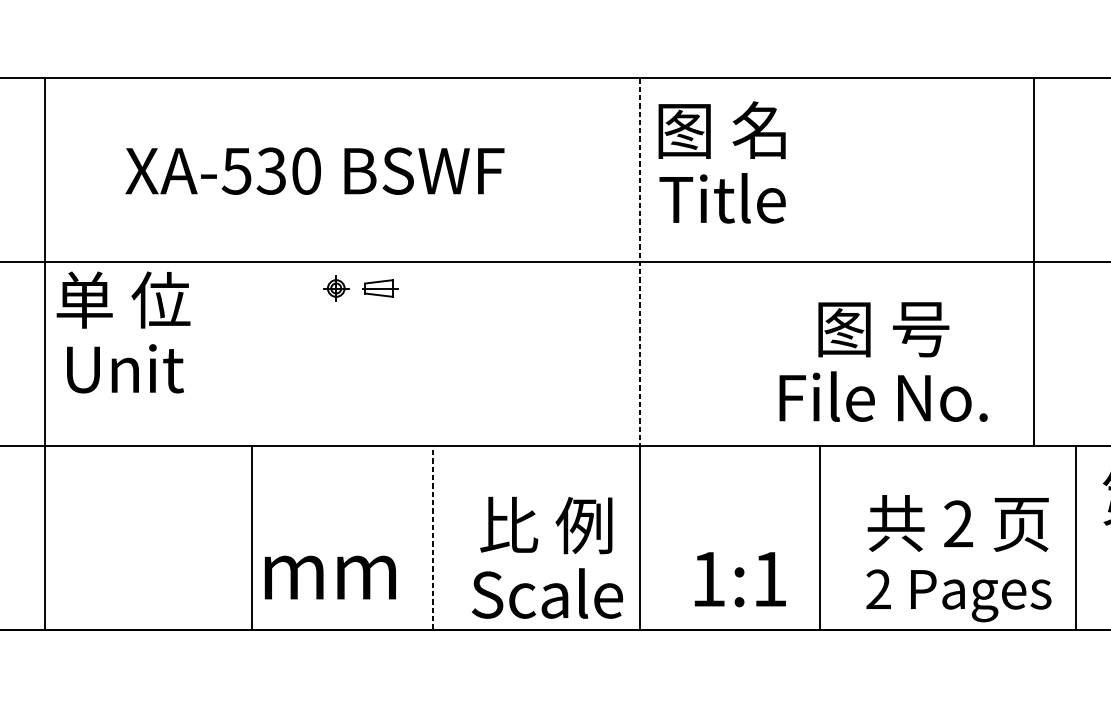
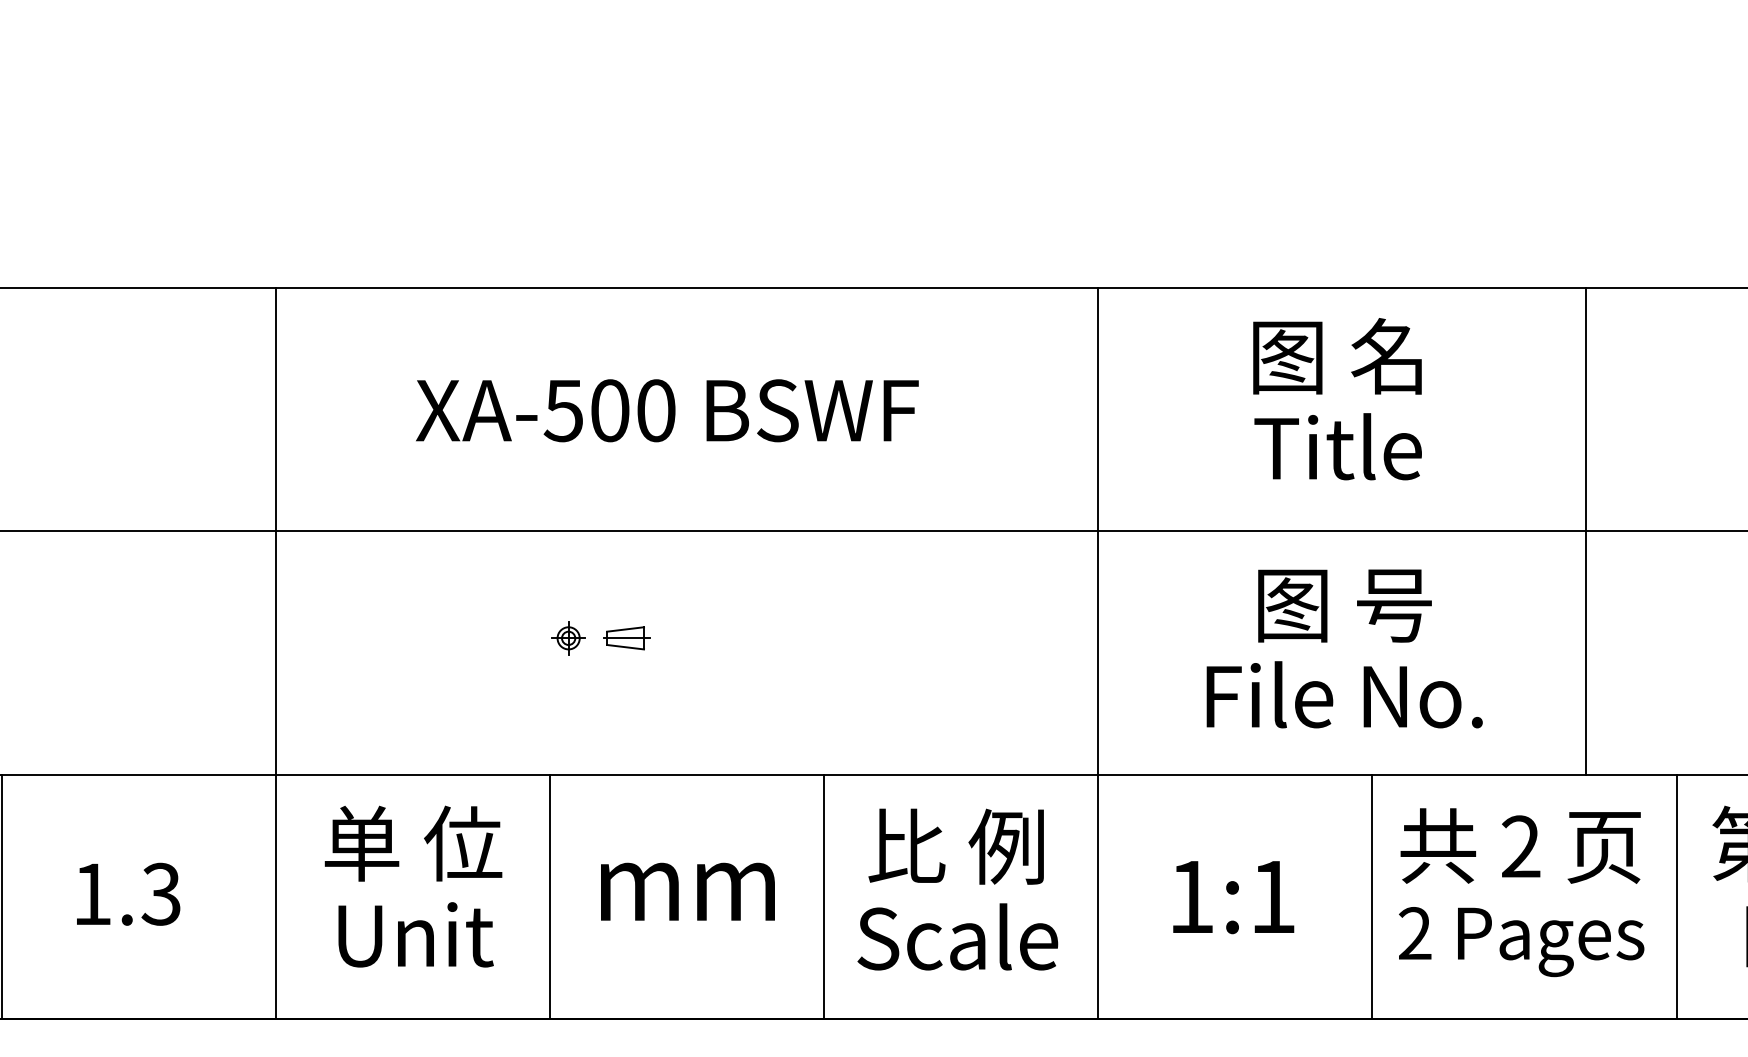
text: (722, 162) -> (1337, 399), moved
text: (271, 171) -> (609, 410), XA-530 -> XA-500
line: (639, 262) -> (1098, 531), dashed -> solid
line: (1034, 262) -> (1585, 531), moved
part: (360, 288) -> (600, 638), moved
text: (123, 332) -> (413, 886), moved
line: (45, 353) -> (275, 652), moved
text: (883, 361) -> (1344, 648), moved
line: (251, 537) -> (549, 896), moved
line: (432, 537) -> (823, 896), dashed -> solid
line: (820, 537) -> (1372, 896), moved
text: (547, 557) -> (957, 889), moved
text: (958, 558) -> (1521, 892), moved
text: (330, 577) -> (687, 891), moved
text: (740, 579) -> (1233, 897), moved

